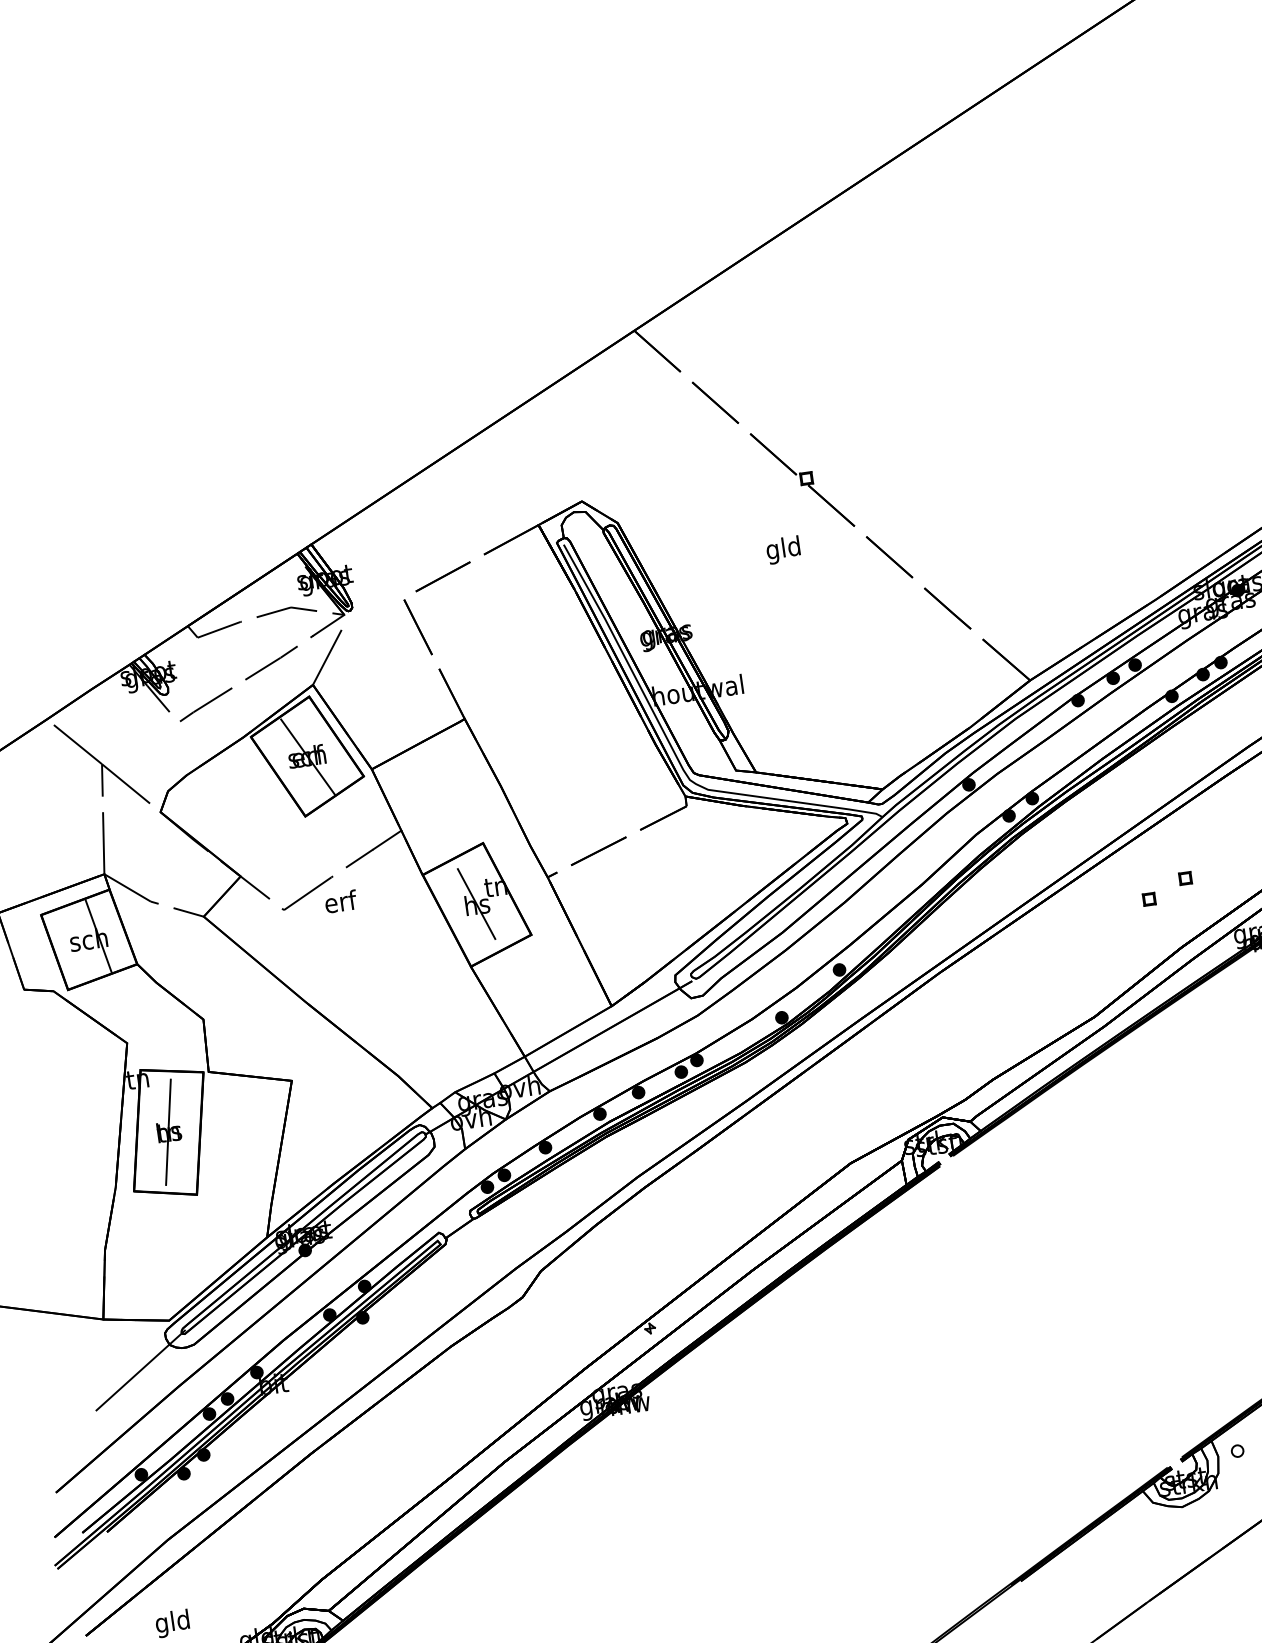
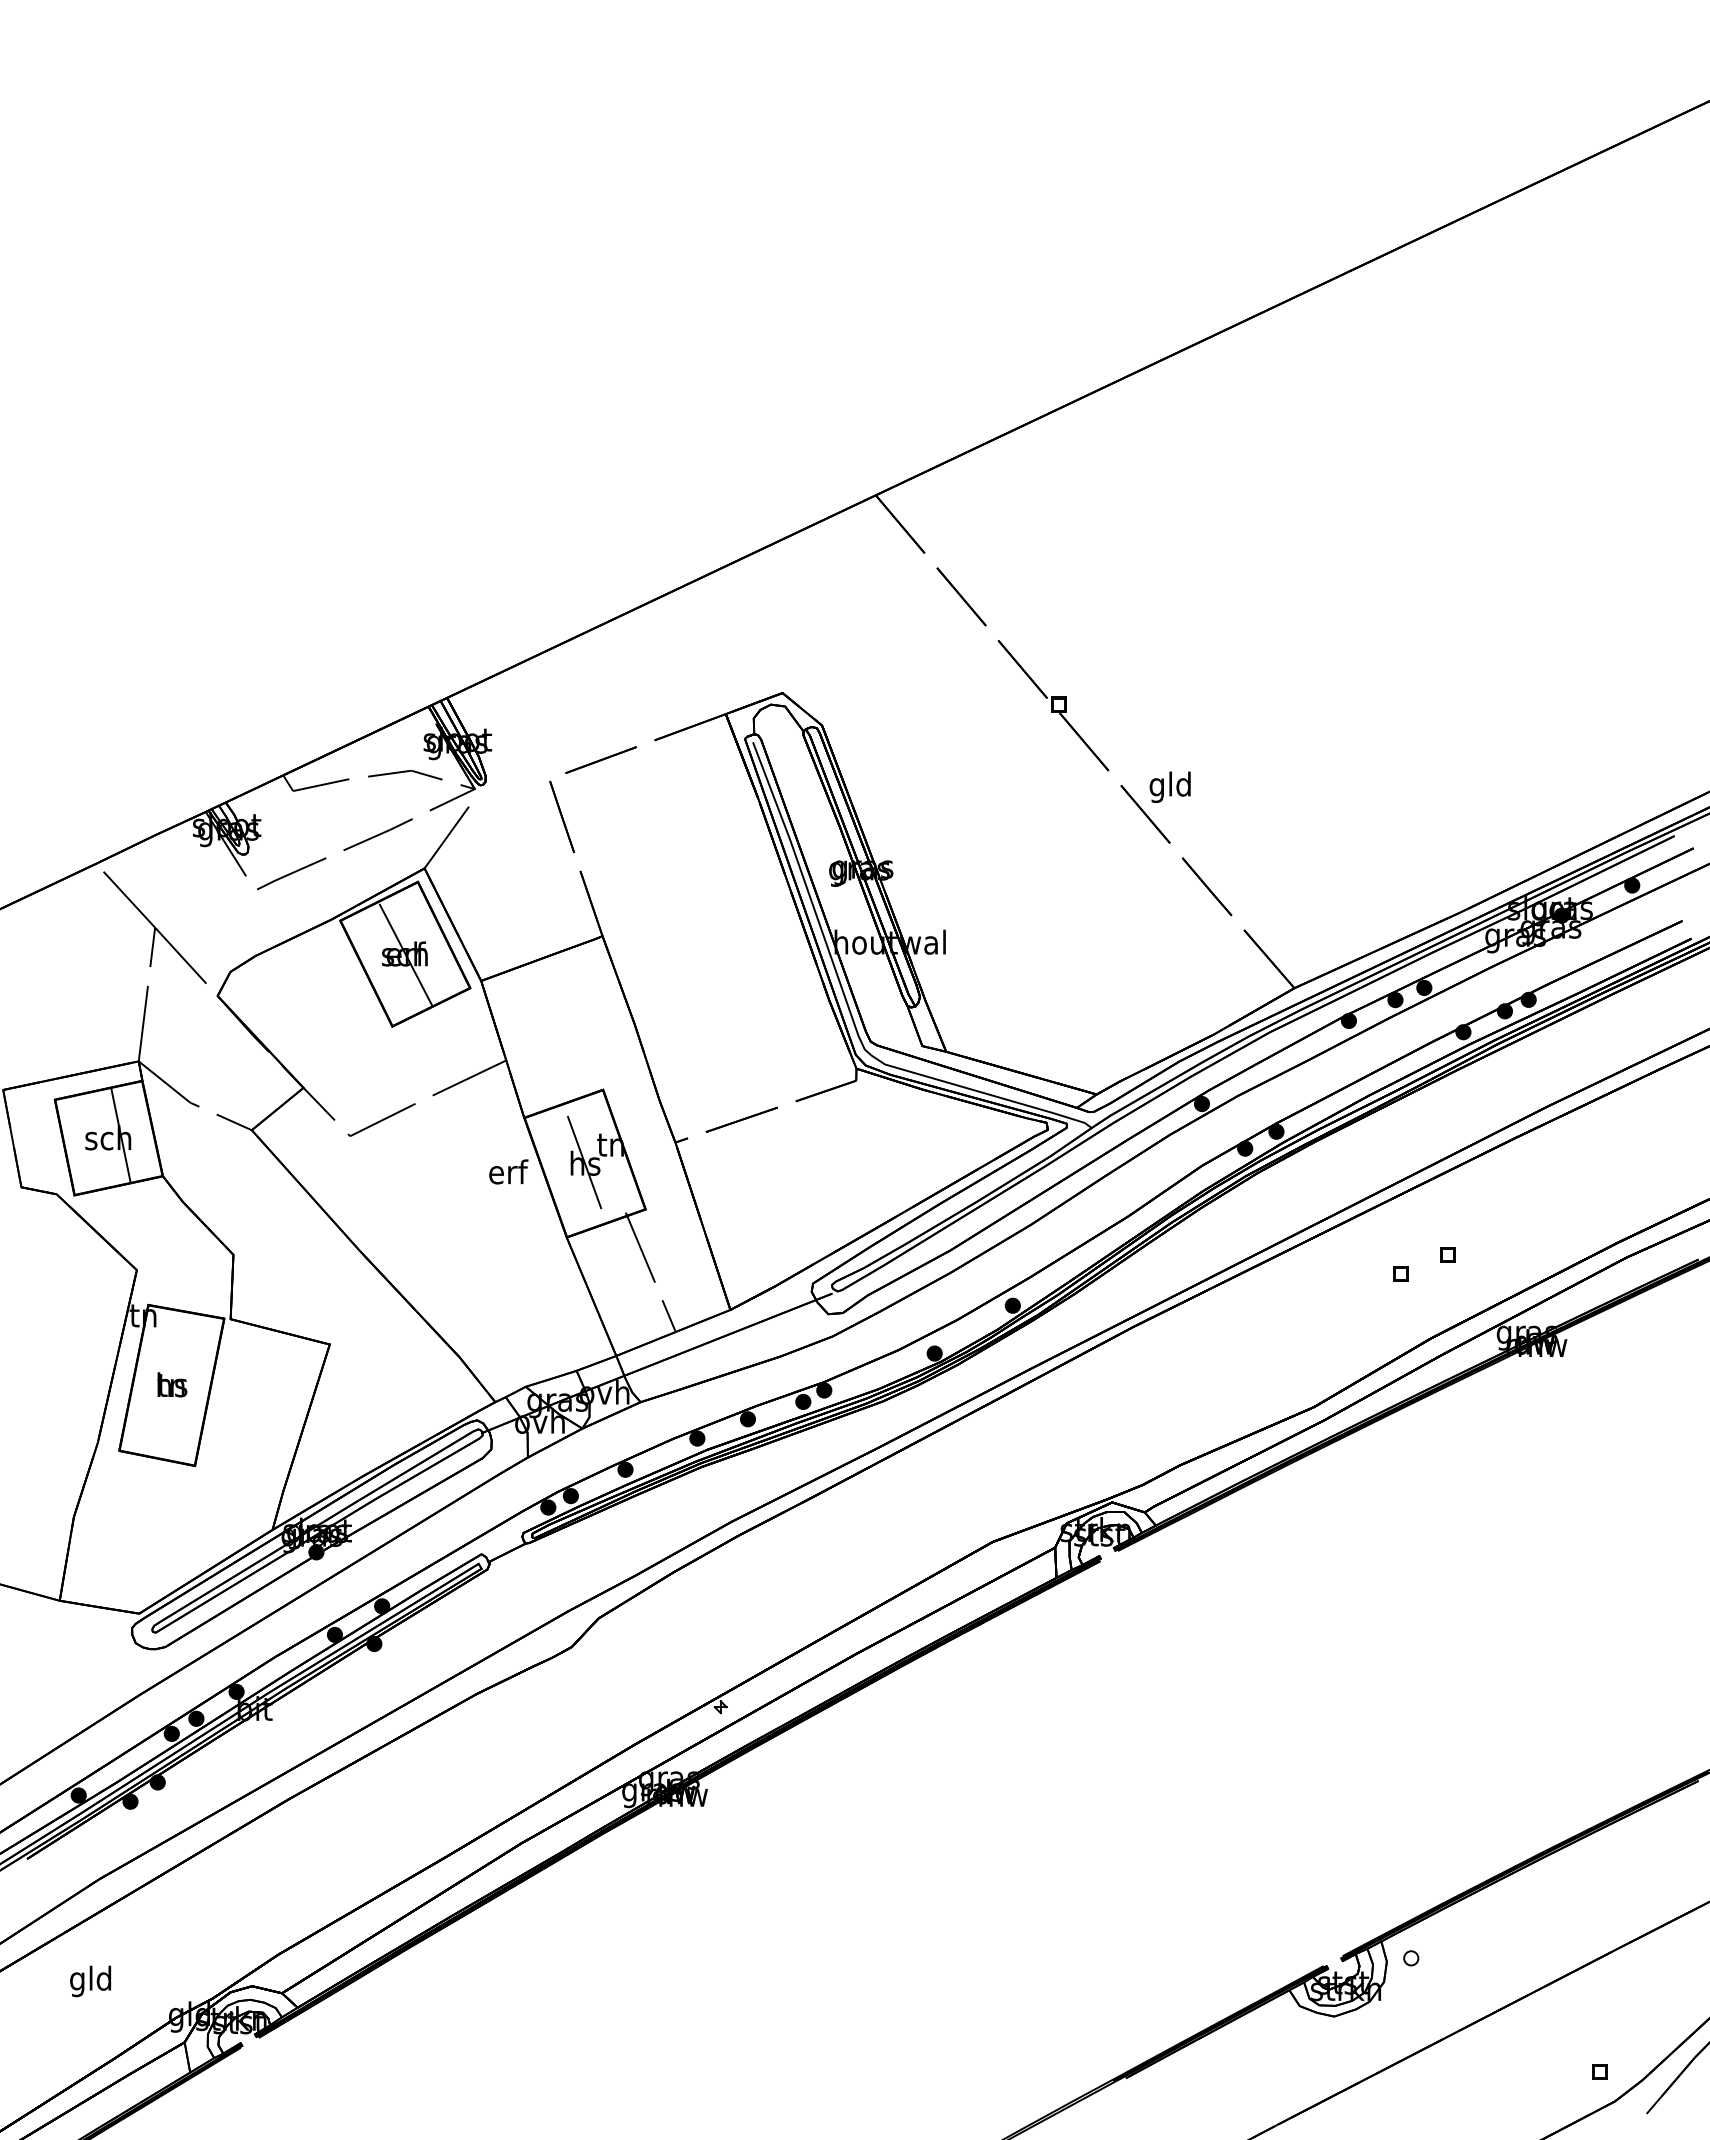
text: (782, 549) -> (1169, 786), moved
text: (340, 901) -> (508, 1171), moved
line: (497, 1011) -> (650, 1271), moved
line: (168, 1131) -> (171, 1384), removed
line: (140, 1370) -> (95, 1668), removed

